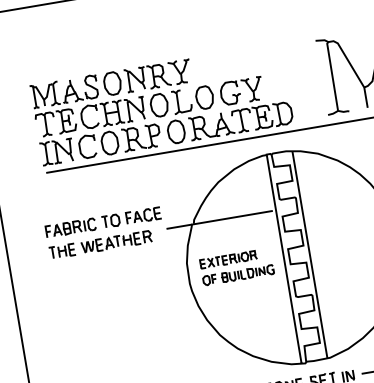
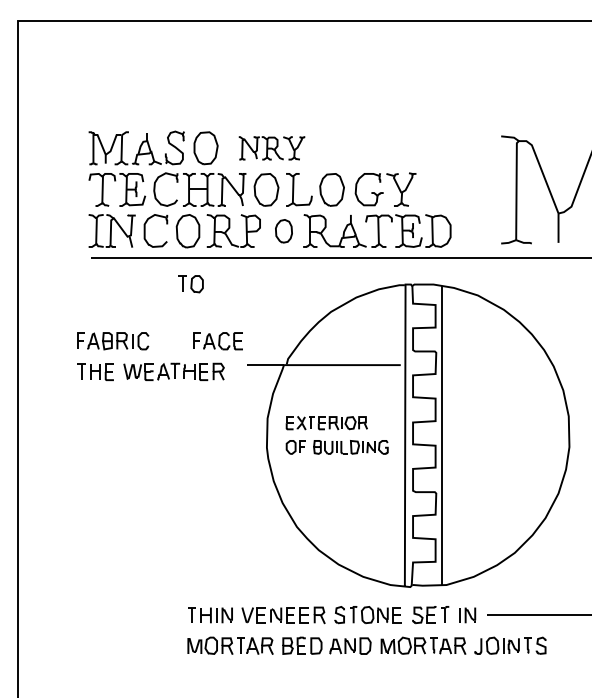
part: (158, 76) -> (271, 148), size x0.7
part: (176, 132) -> (283, 231), size x0.7
part: (110, 221) -> (190, 284), moved

